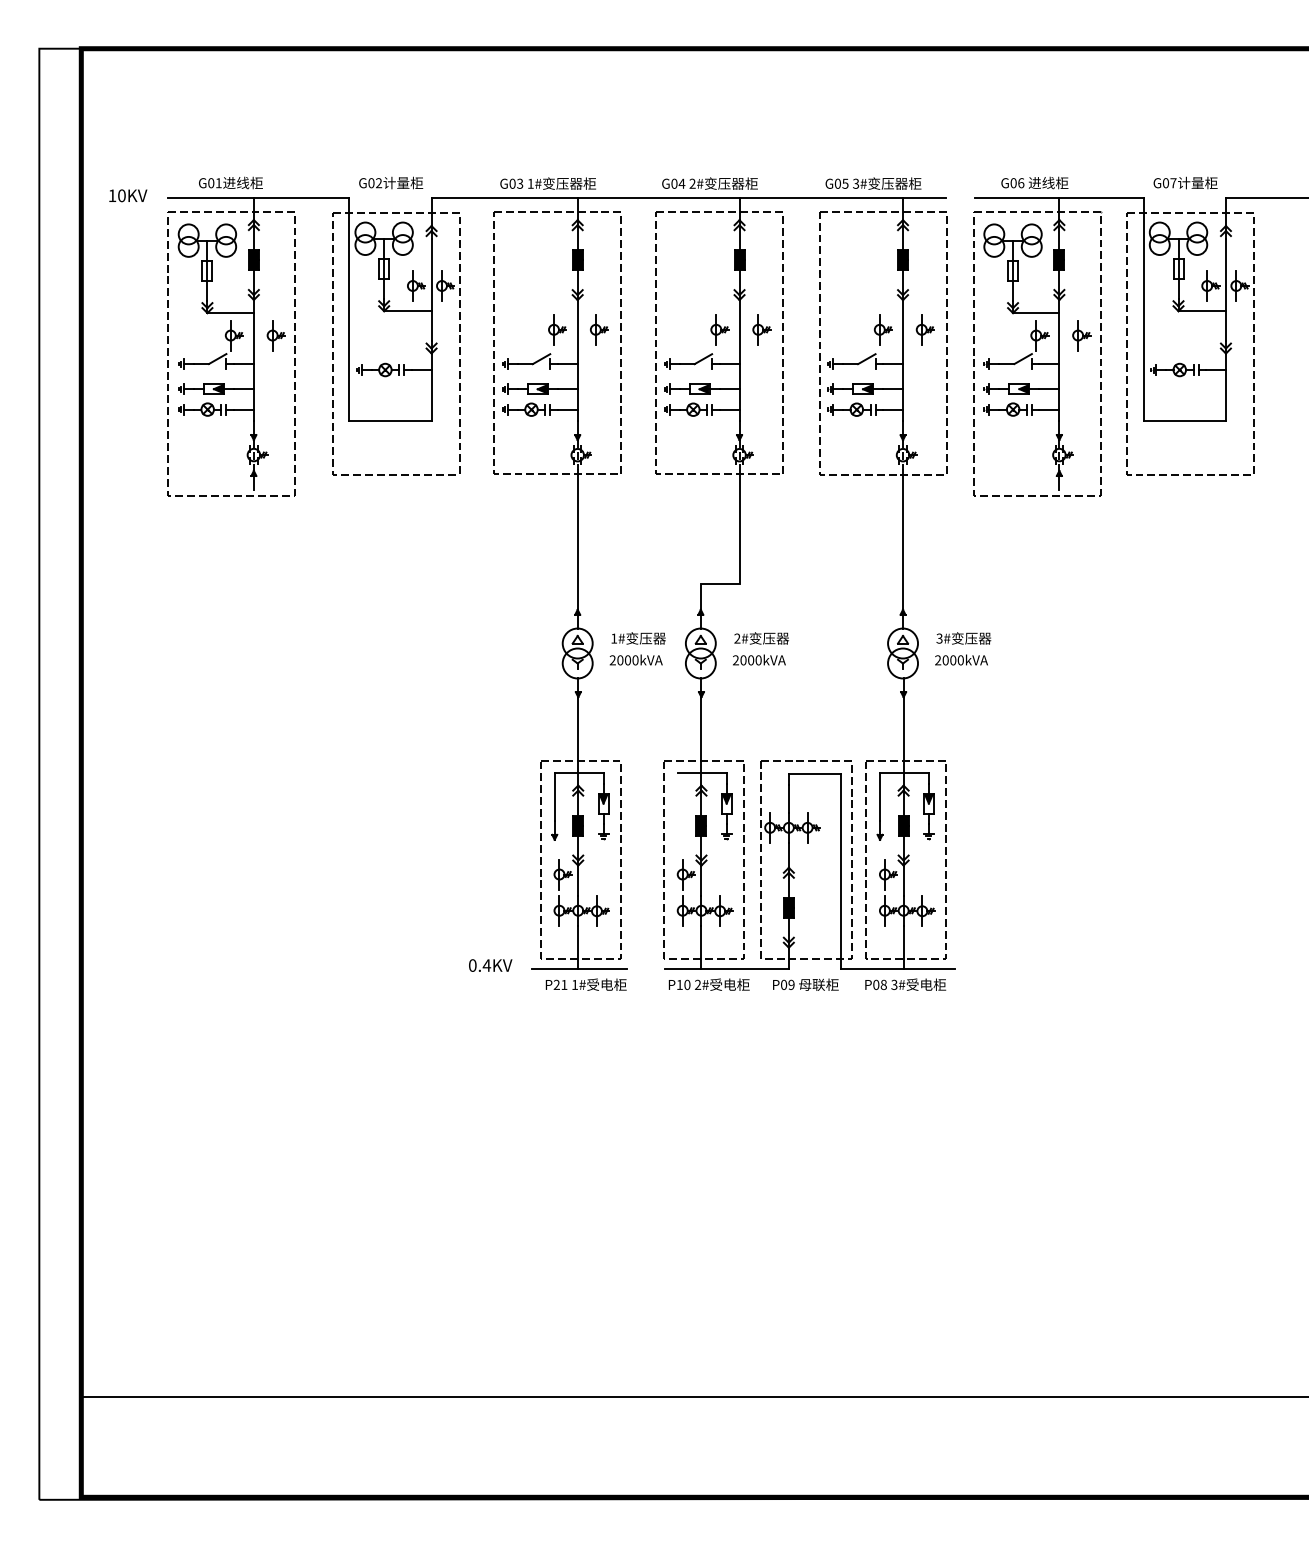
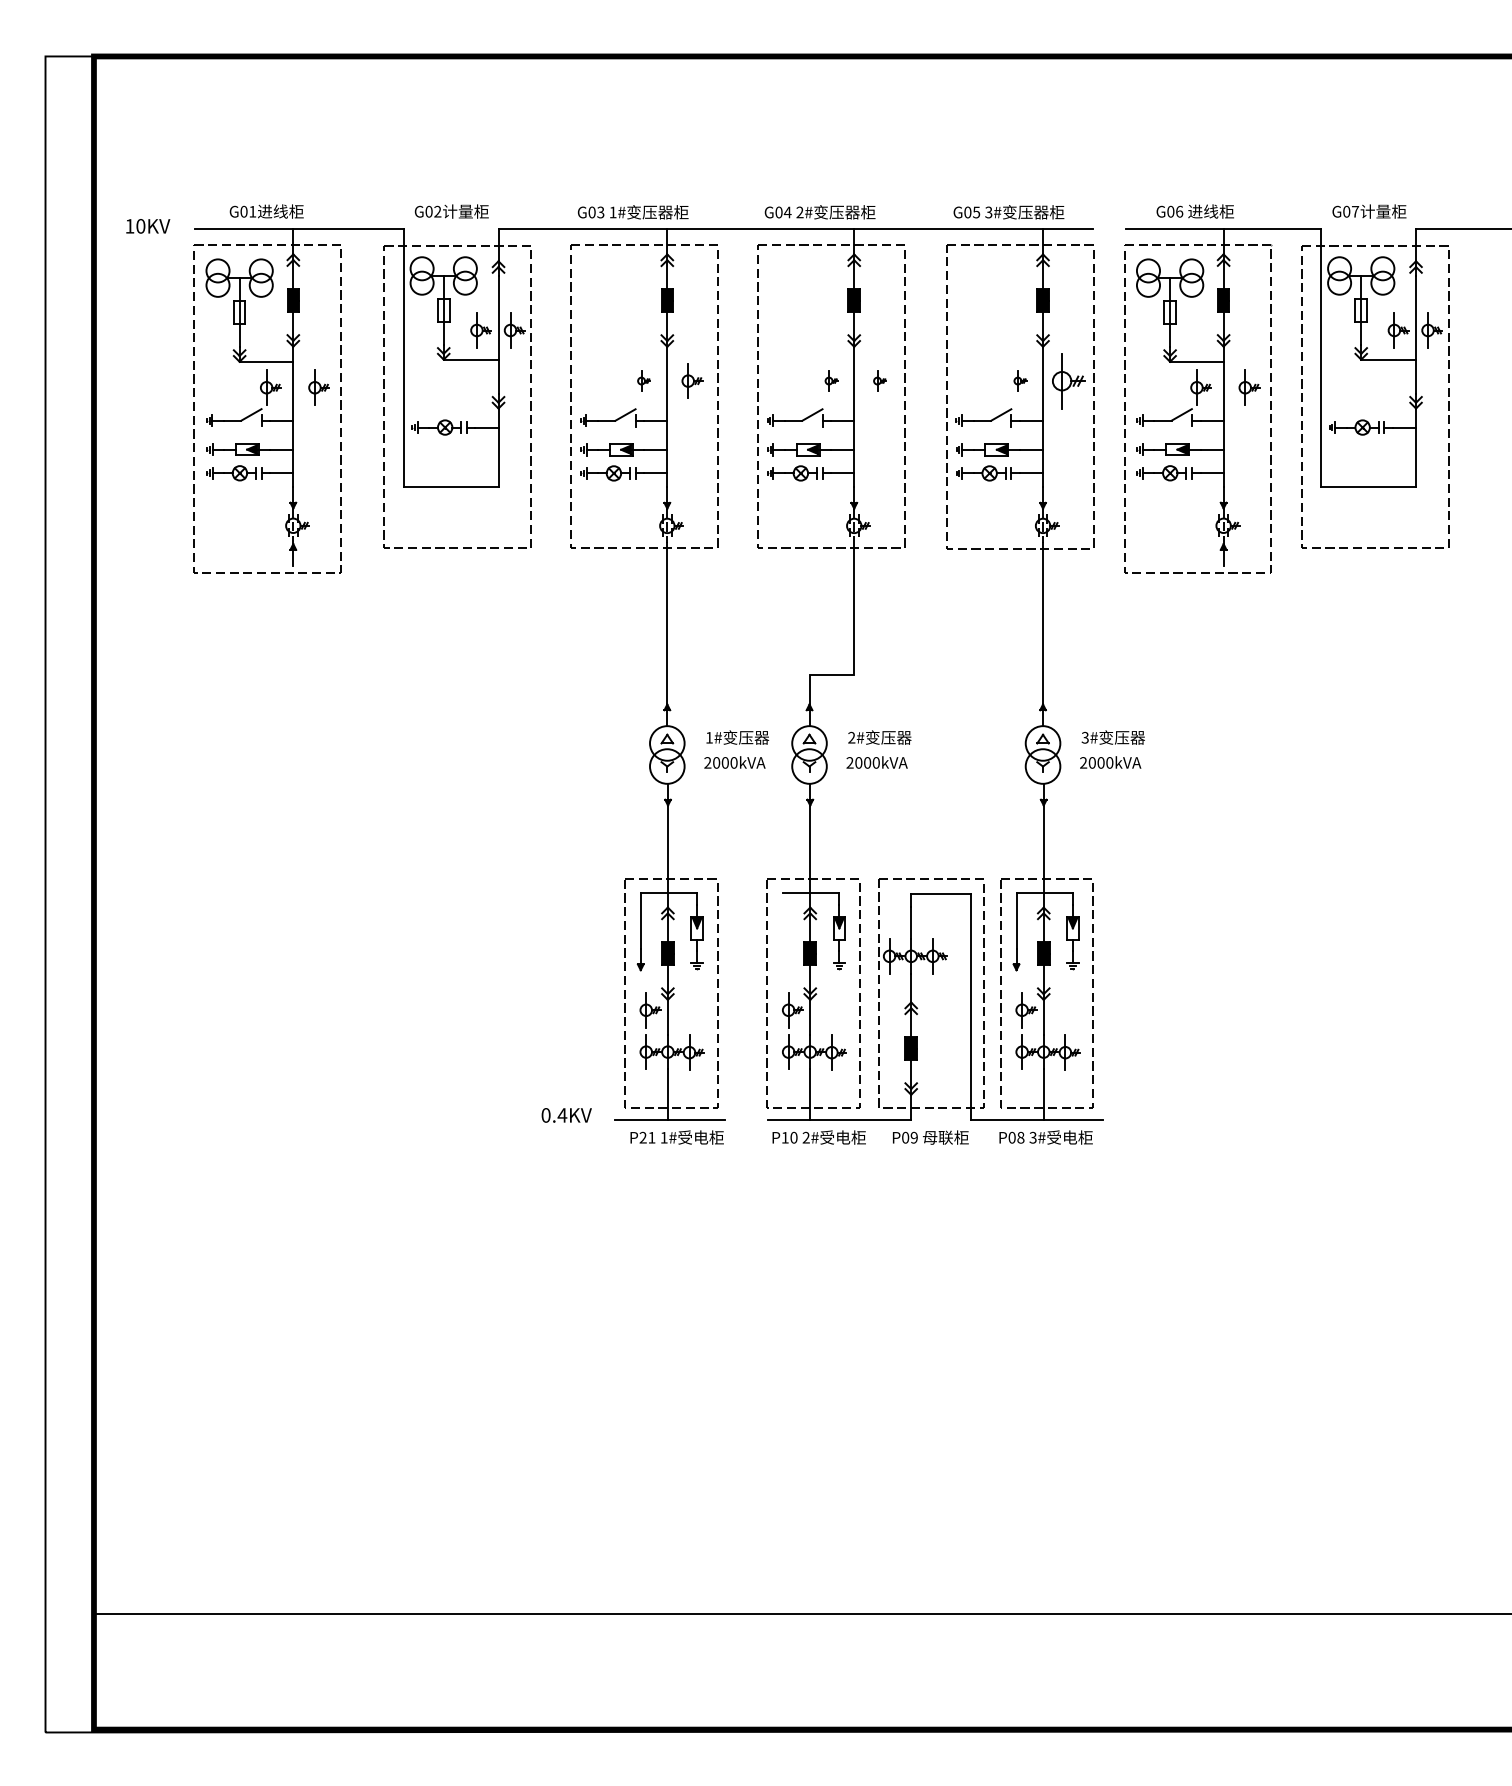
part: (557, 329) -> (643, 380), size x0.6
part: (719, 329) -> (831, 380), size x0.6
part: (761, 329) -> (879, 380), size x0.6
part: (883, 329) -> (1020, 380), size x0.6
part: (925, 329) -> (1068, 380), size x1.6

